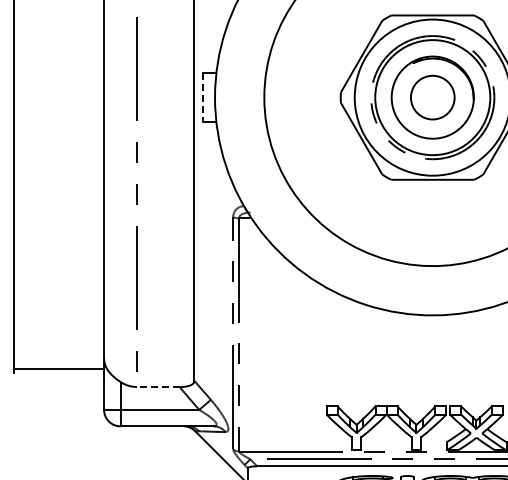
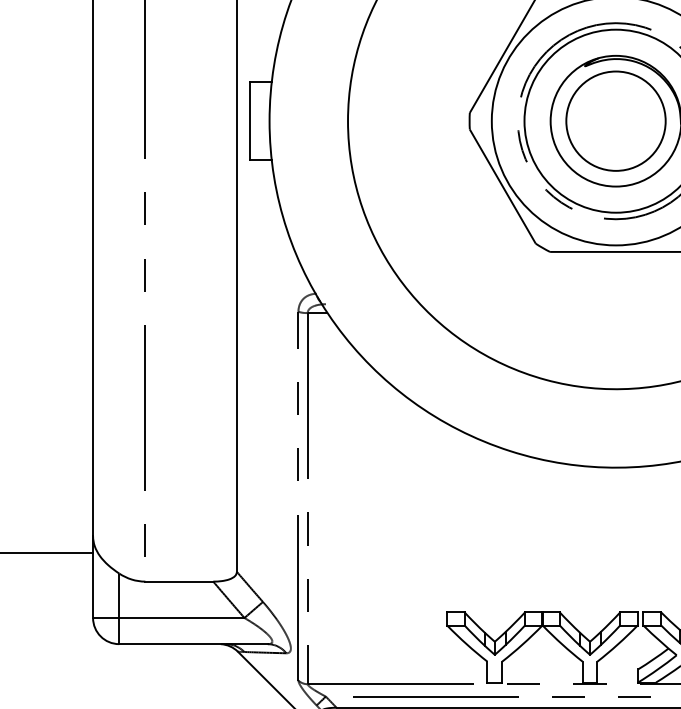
line: (202, 97) -> (249, 120), dashed -> solid
circle: (432, 97) -> (615, 120), size x1.43
line: (157, 387) -> (178, 582), dashed -> solid

